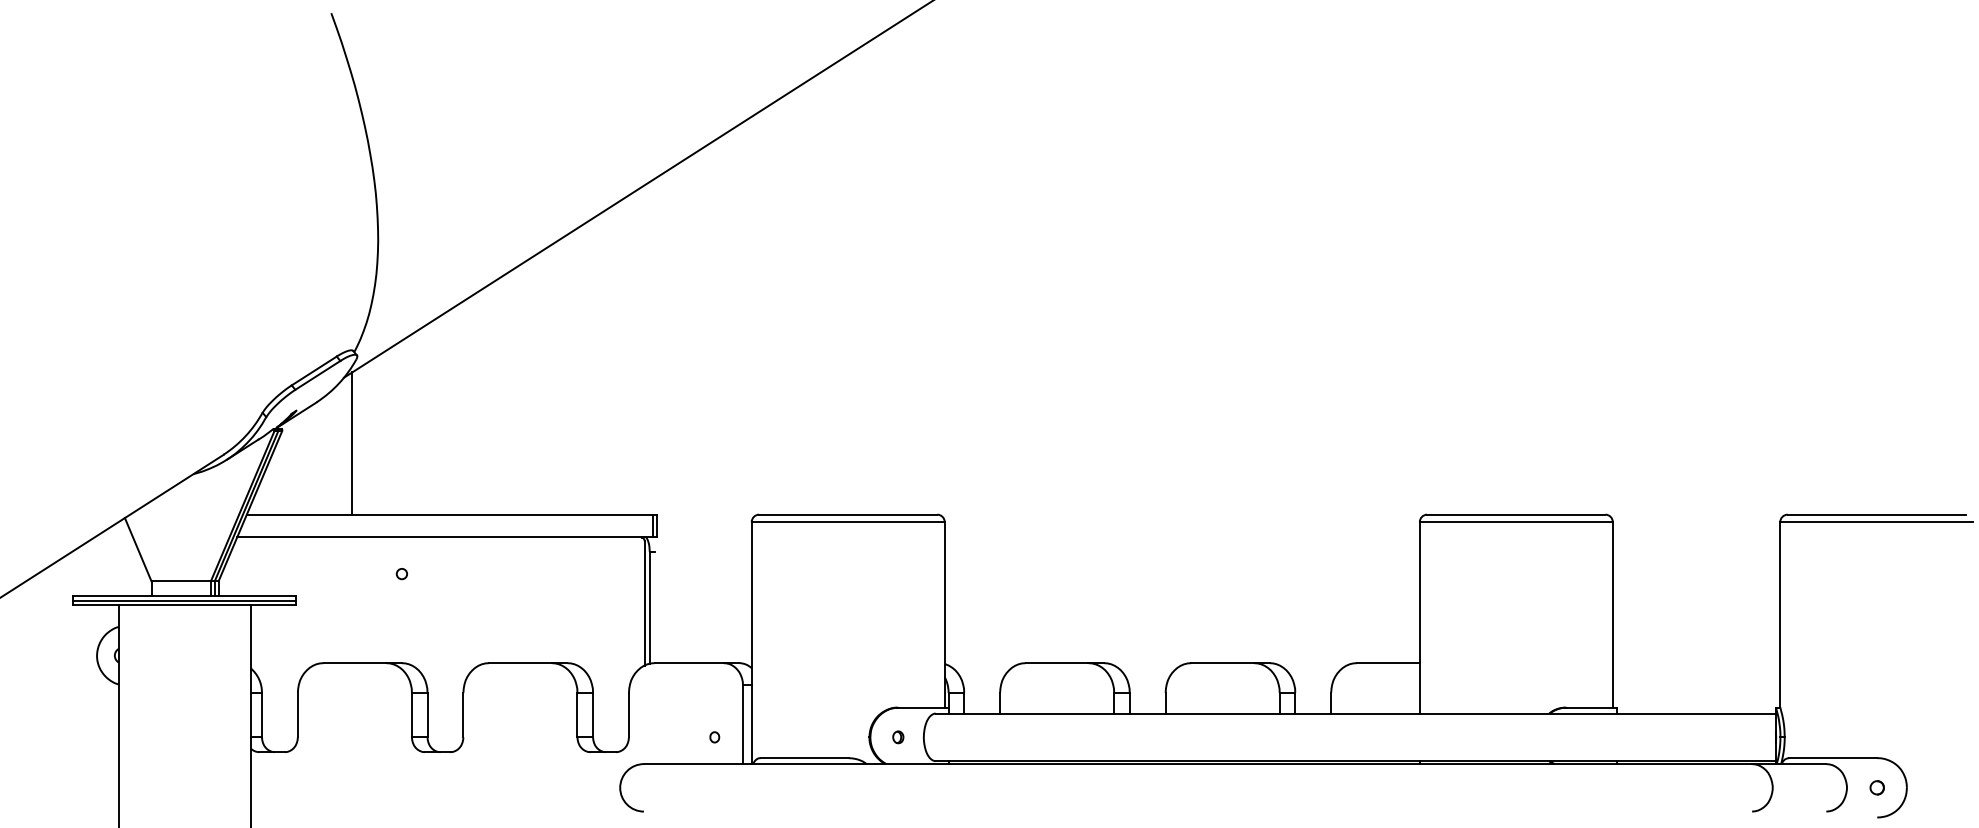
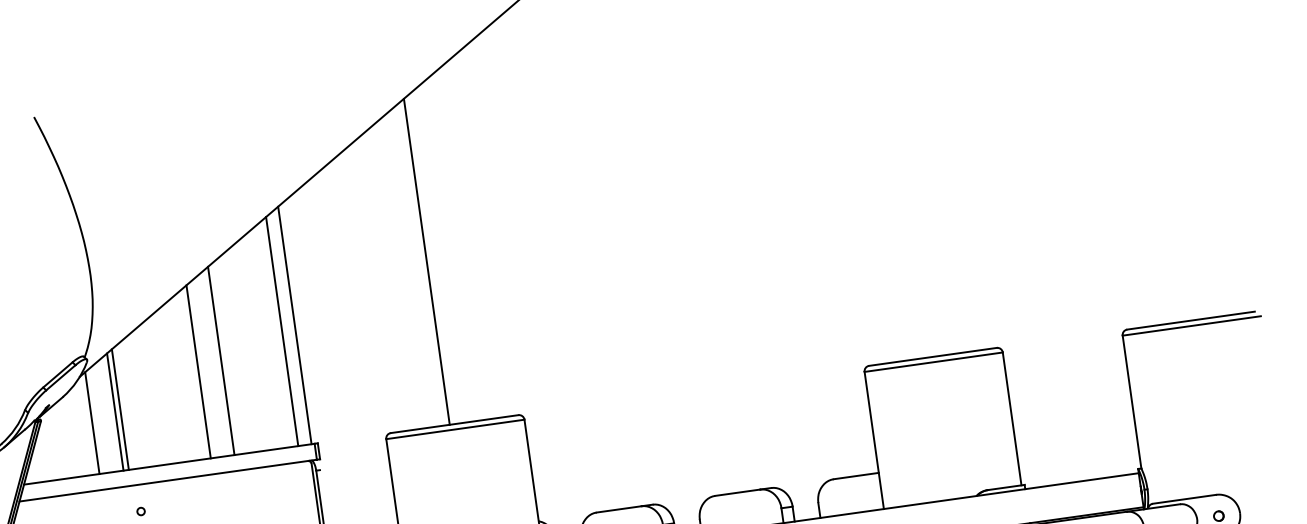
line: (841, 286) -> (426, 261), added
line: (648, 348) -> (294, 325), added
line: (629, 354) -> (281, 331), added
line: (540, 382) -> (221, 360), added
line: (507, 393) -> (198, 371), added
line: (393, 430) -> (120, 409), added
line: (385, 432) -> (115, 411), added

